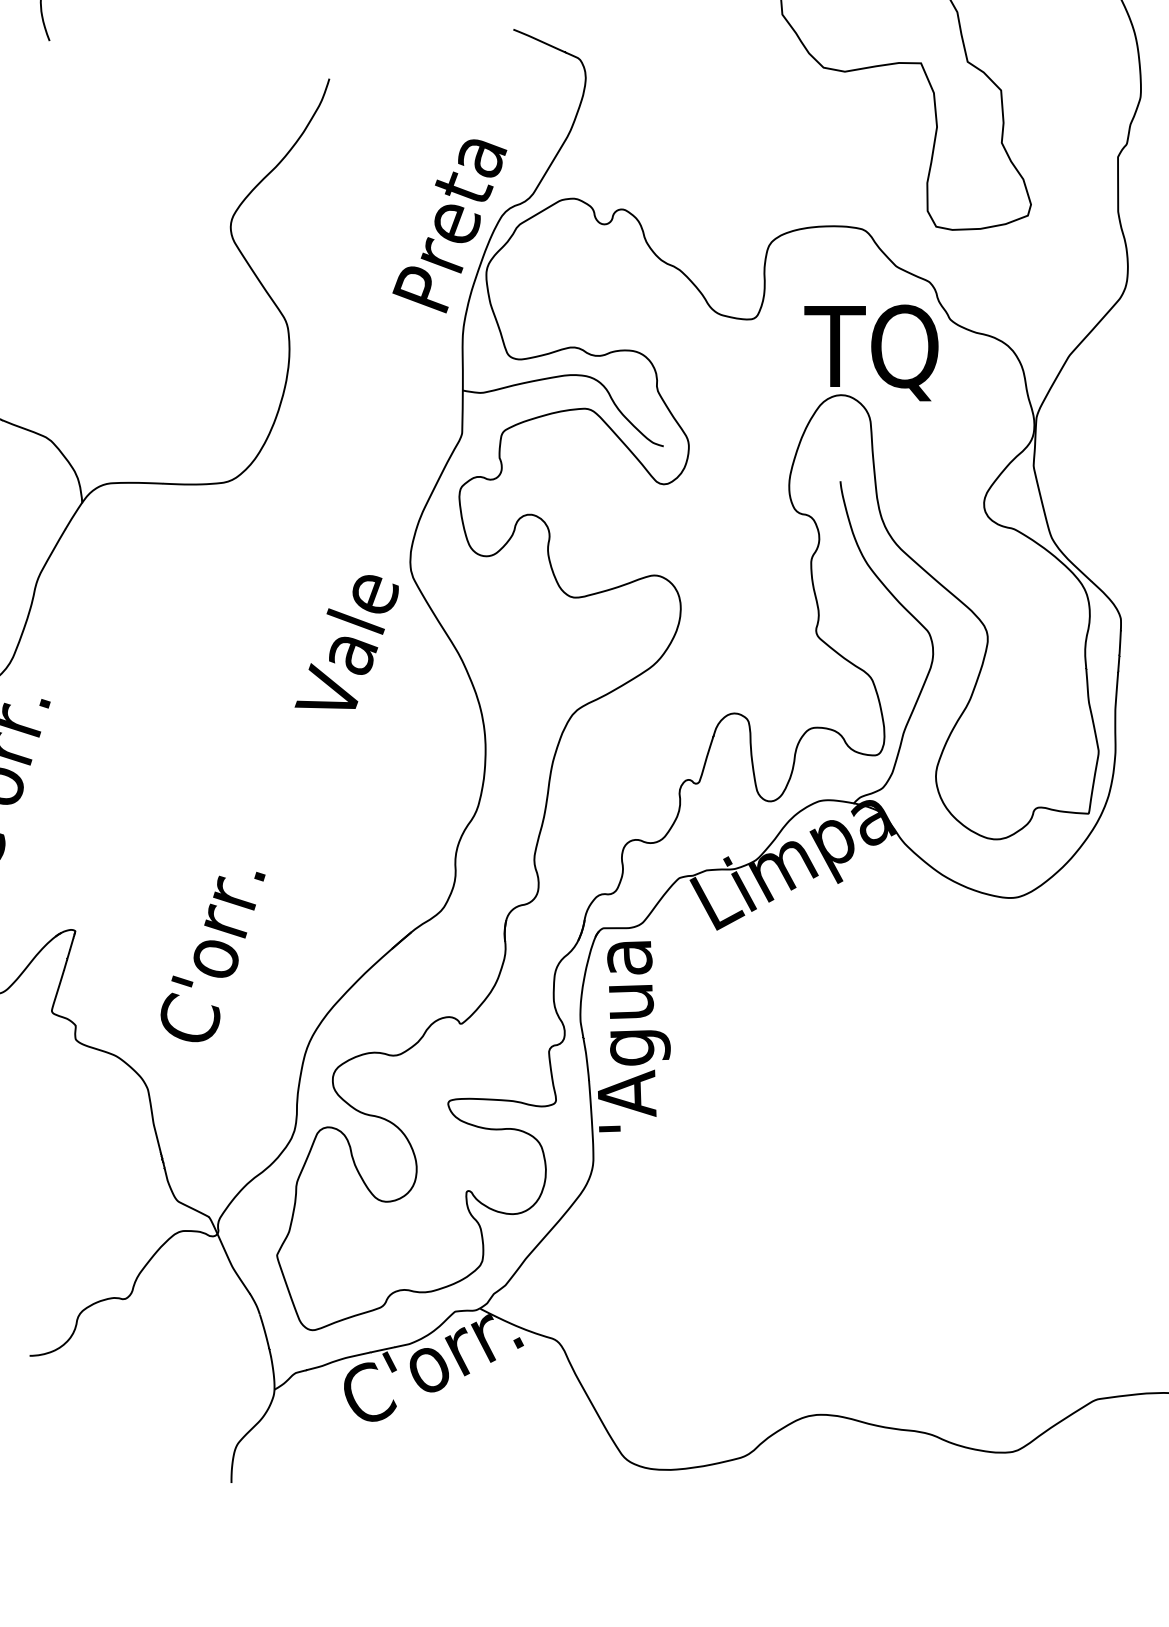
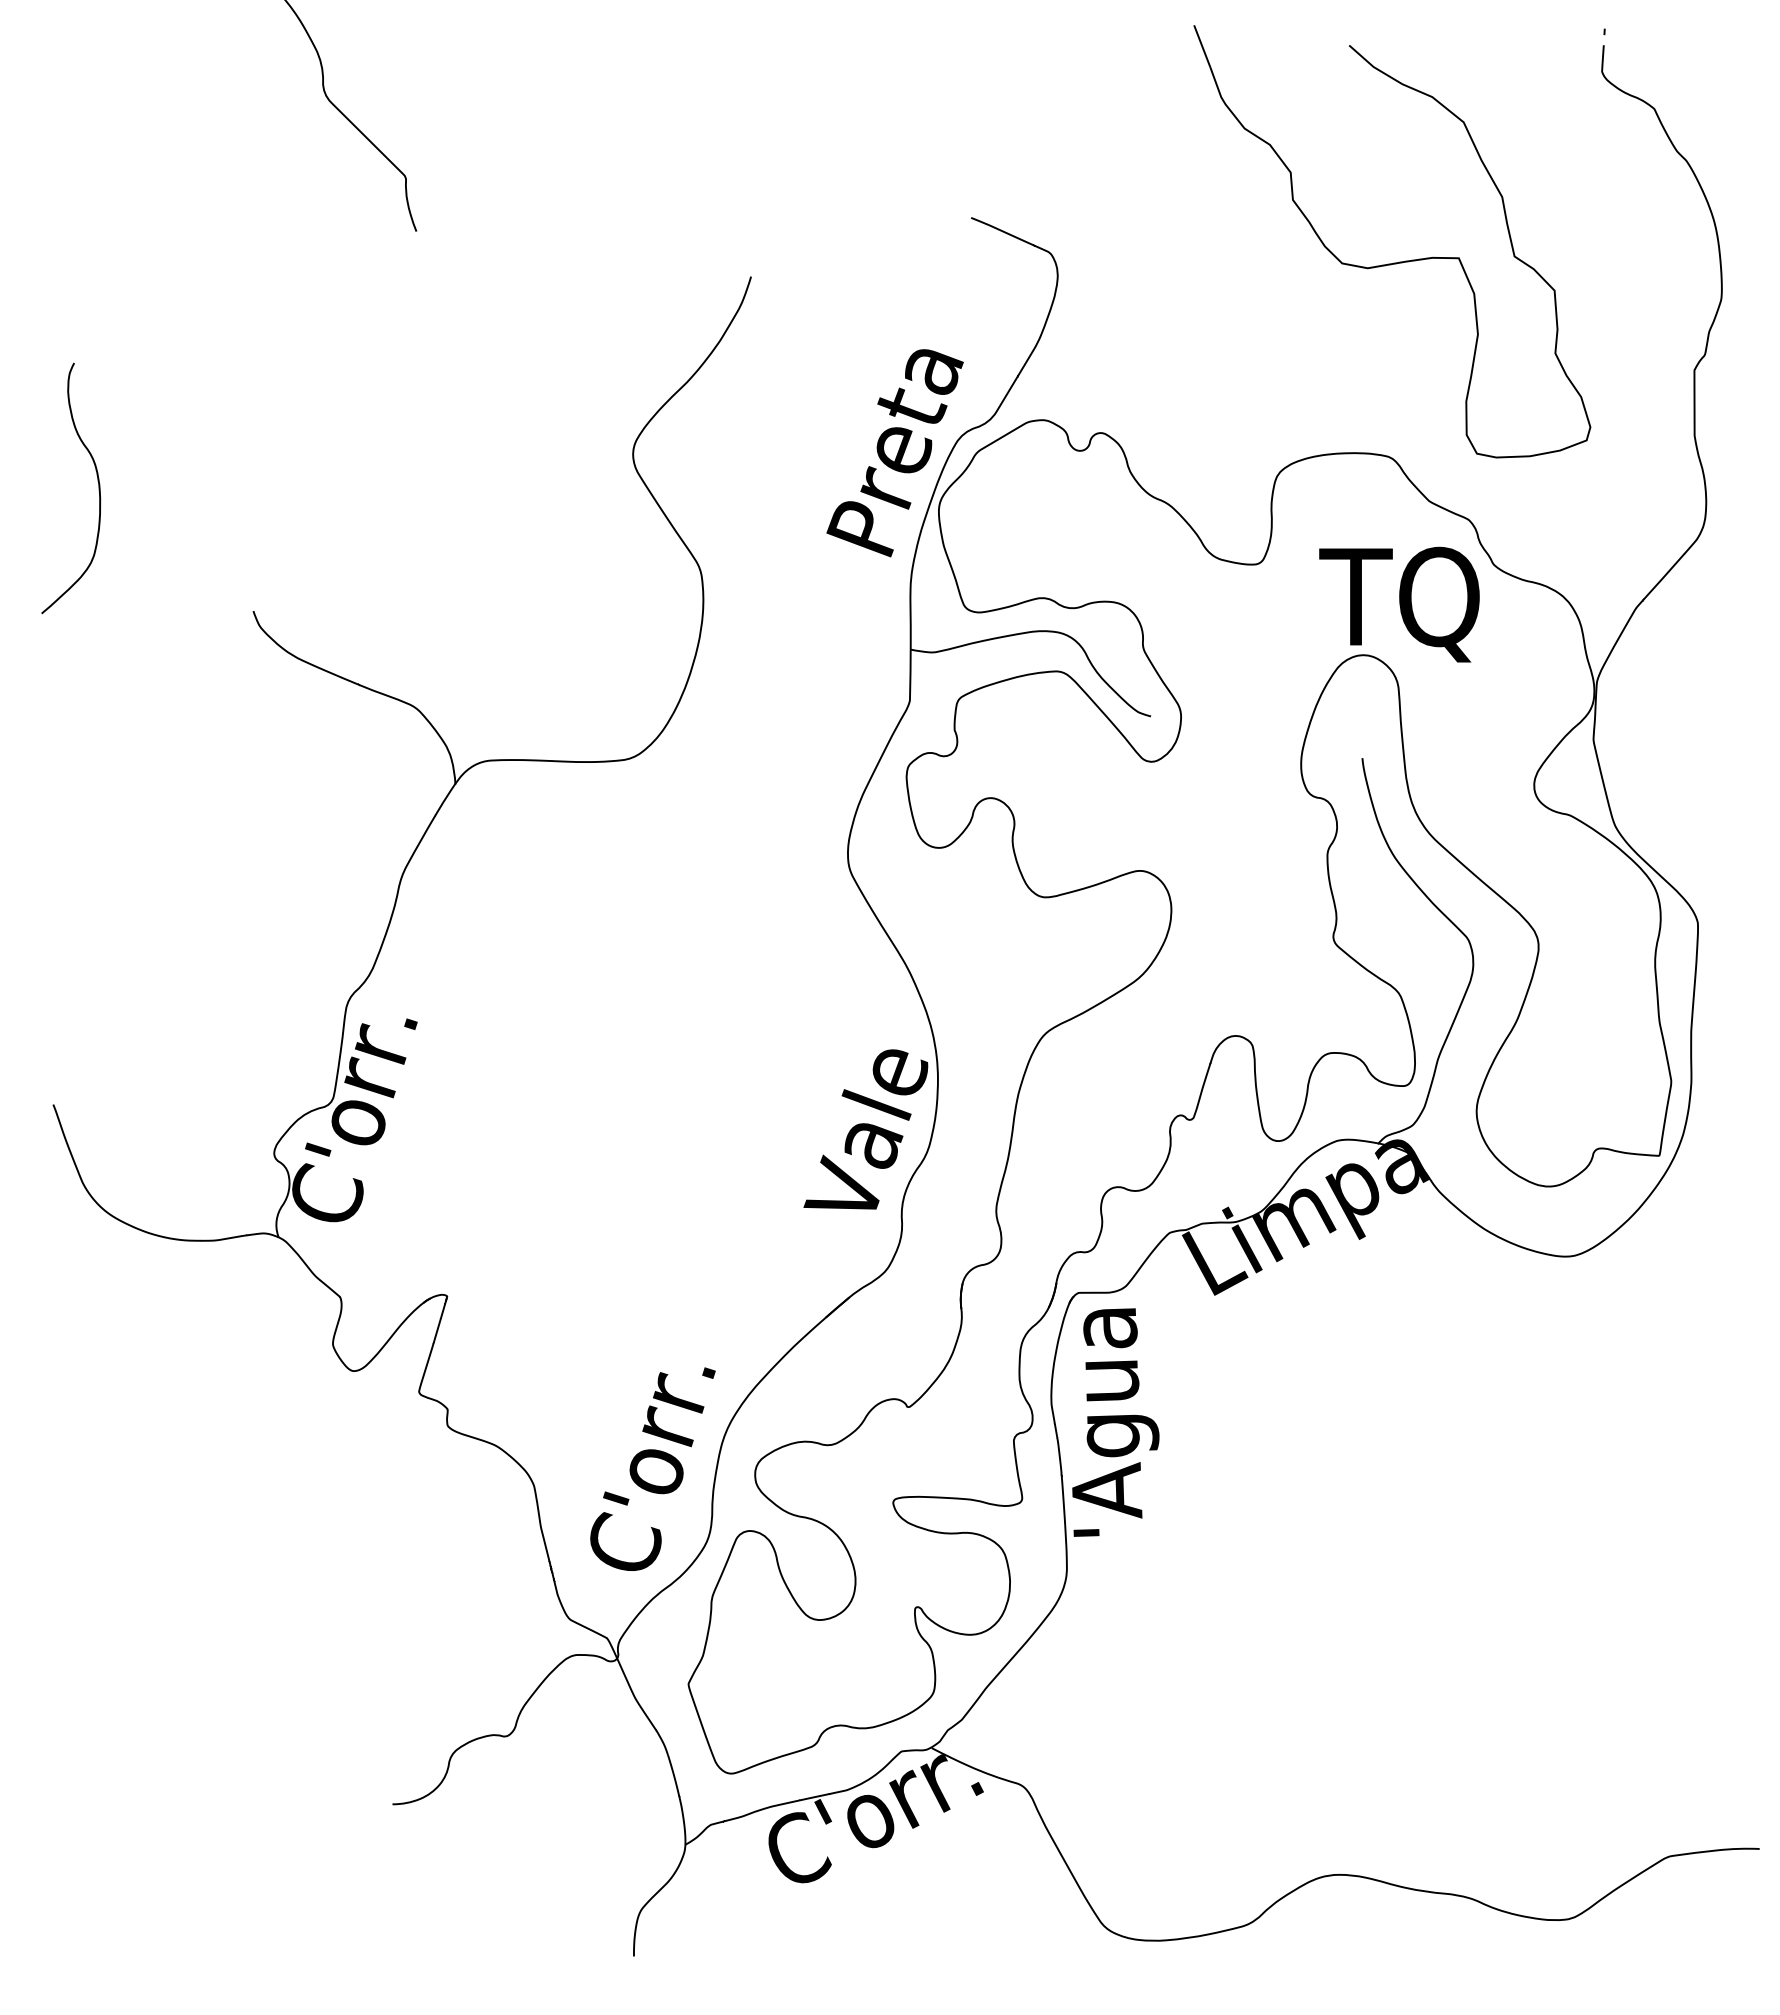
text: (346, 642) -> (865, 1129), moved
text: (212, 956) -> (652, 1468), moved

